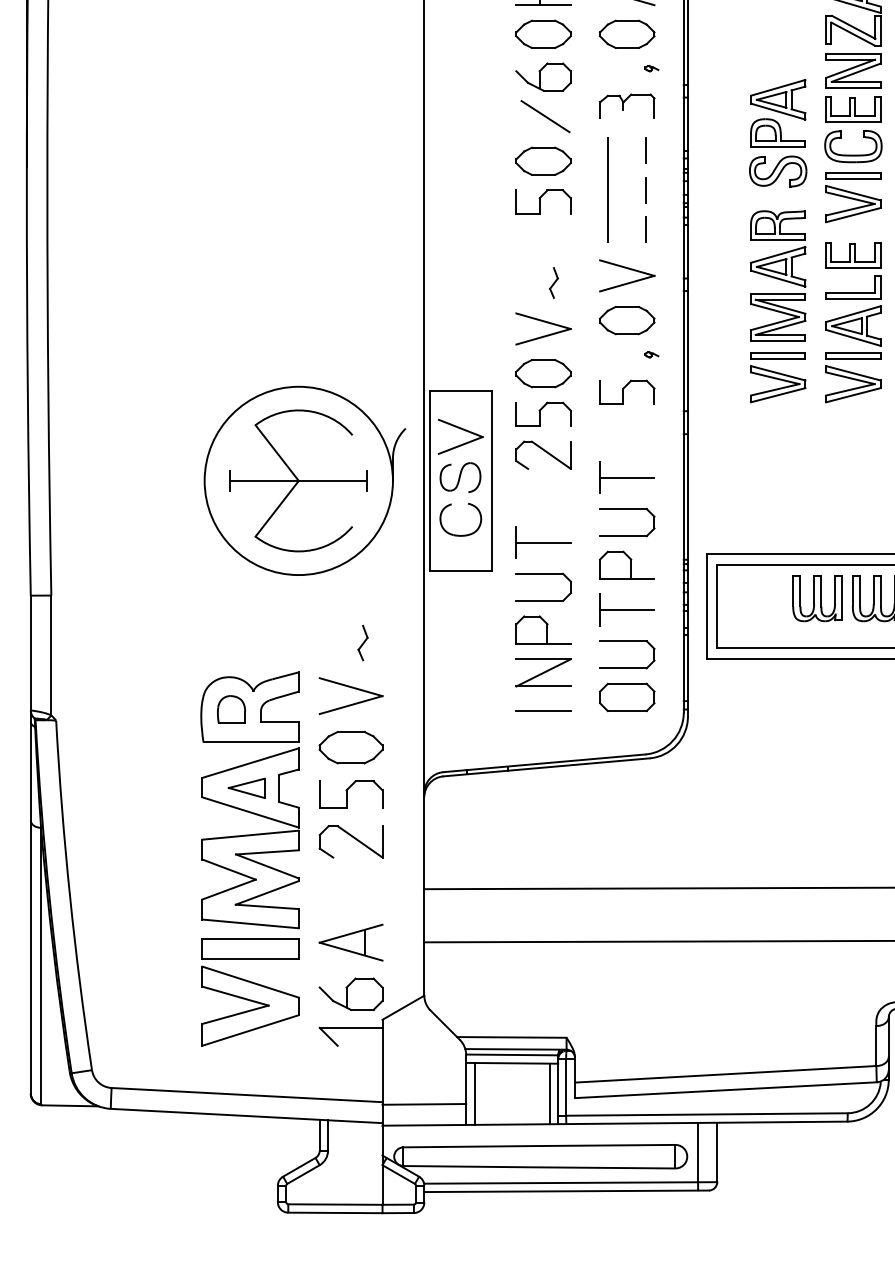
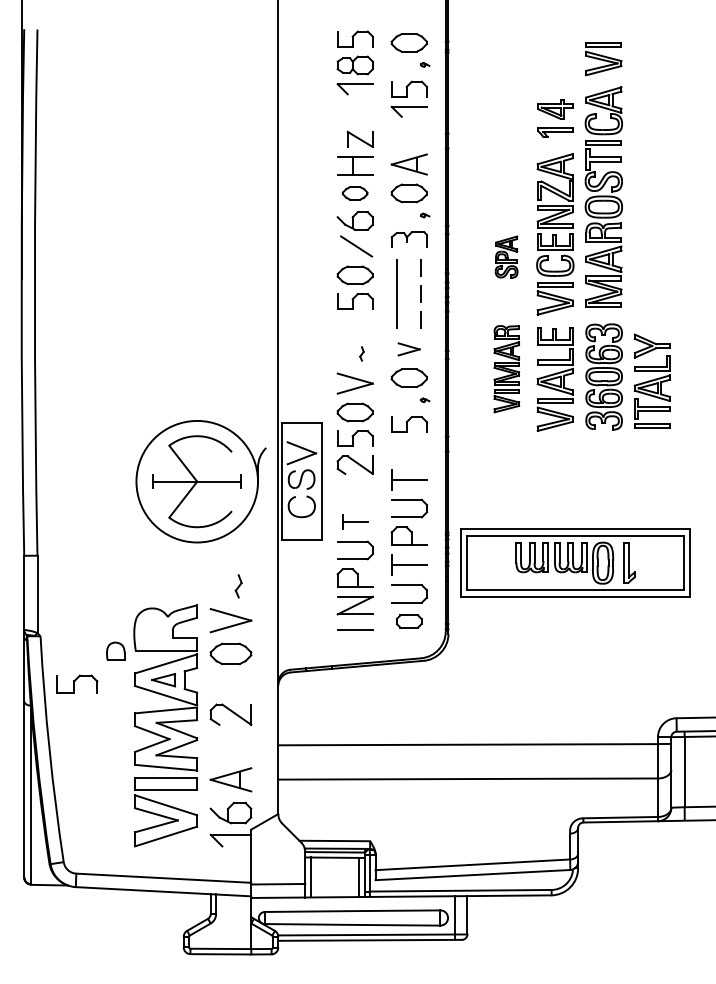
part: (542, 34) -> (354, 193), size x0.7
part: (777, 132) -> (506, 256), size x0.6
part: (626, 276) -> (408, 349), size x0.6
part: (553, 282) -> (361, 353), size x0.7
part: (777, 305) -> (506, 368), size x0.7
part: (543, 542) -> (355, 521), size x0.7
part: (626, 697) -> (408, 621), size x0.7
part: (231, 708) -> (115, 650), moved
part: (351, 793) -> (77, 683), moved

